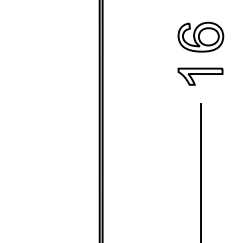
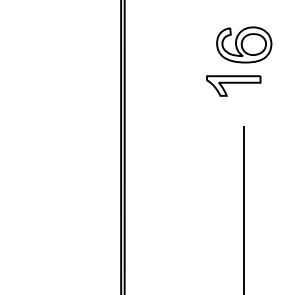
part: (200, 76) -> (233, 85), moved

